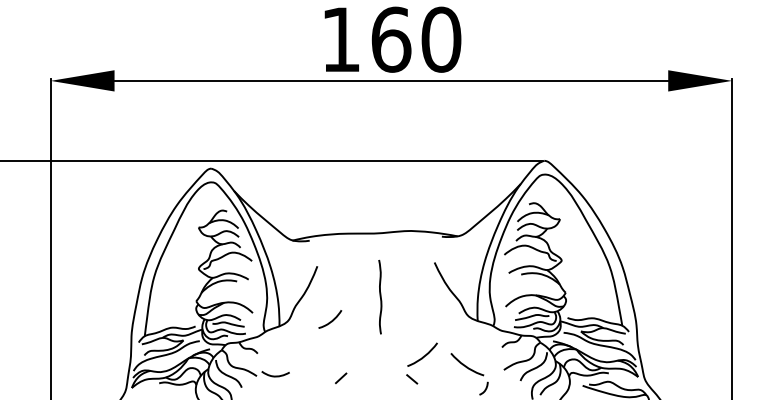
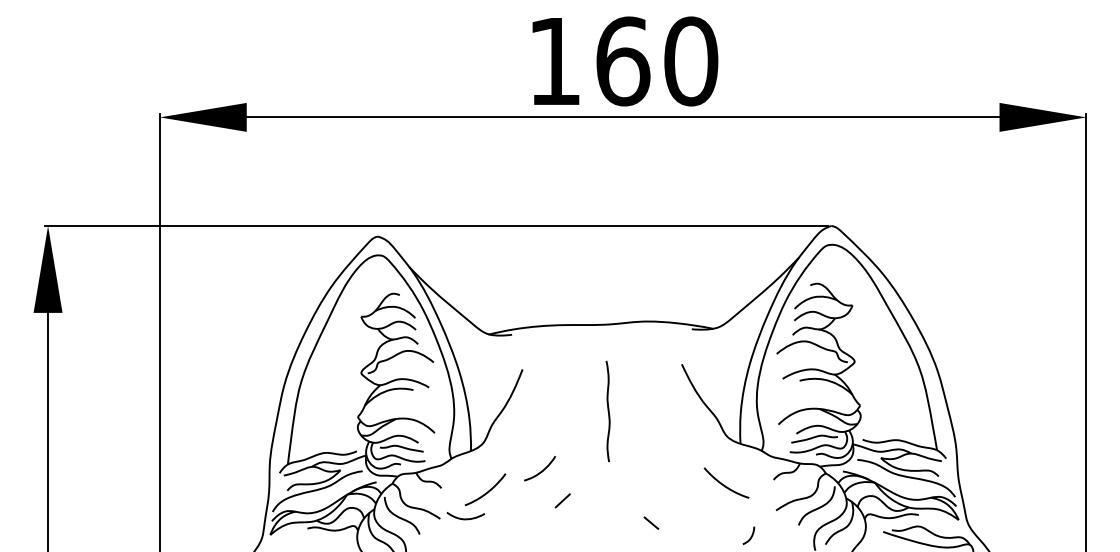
curve: (331, 320) -> (541, 470), moved
curve: (424, 356) -> (487, 491), moved
curve: (465, 365) -> (724, 484), moved
line: (340, 378) -> (562, 500), moved

